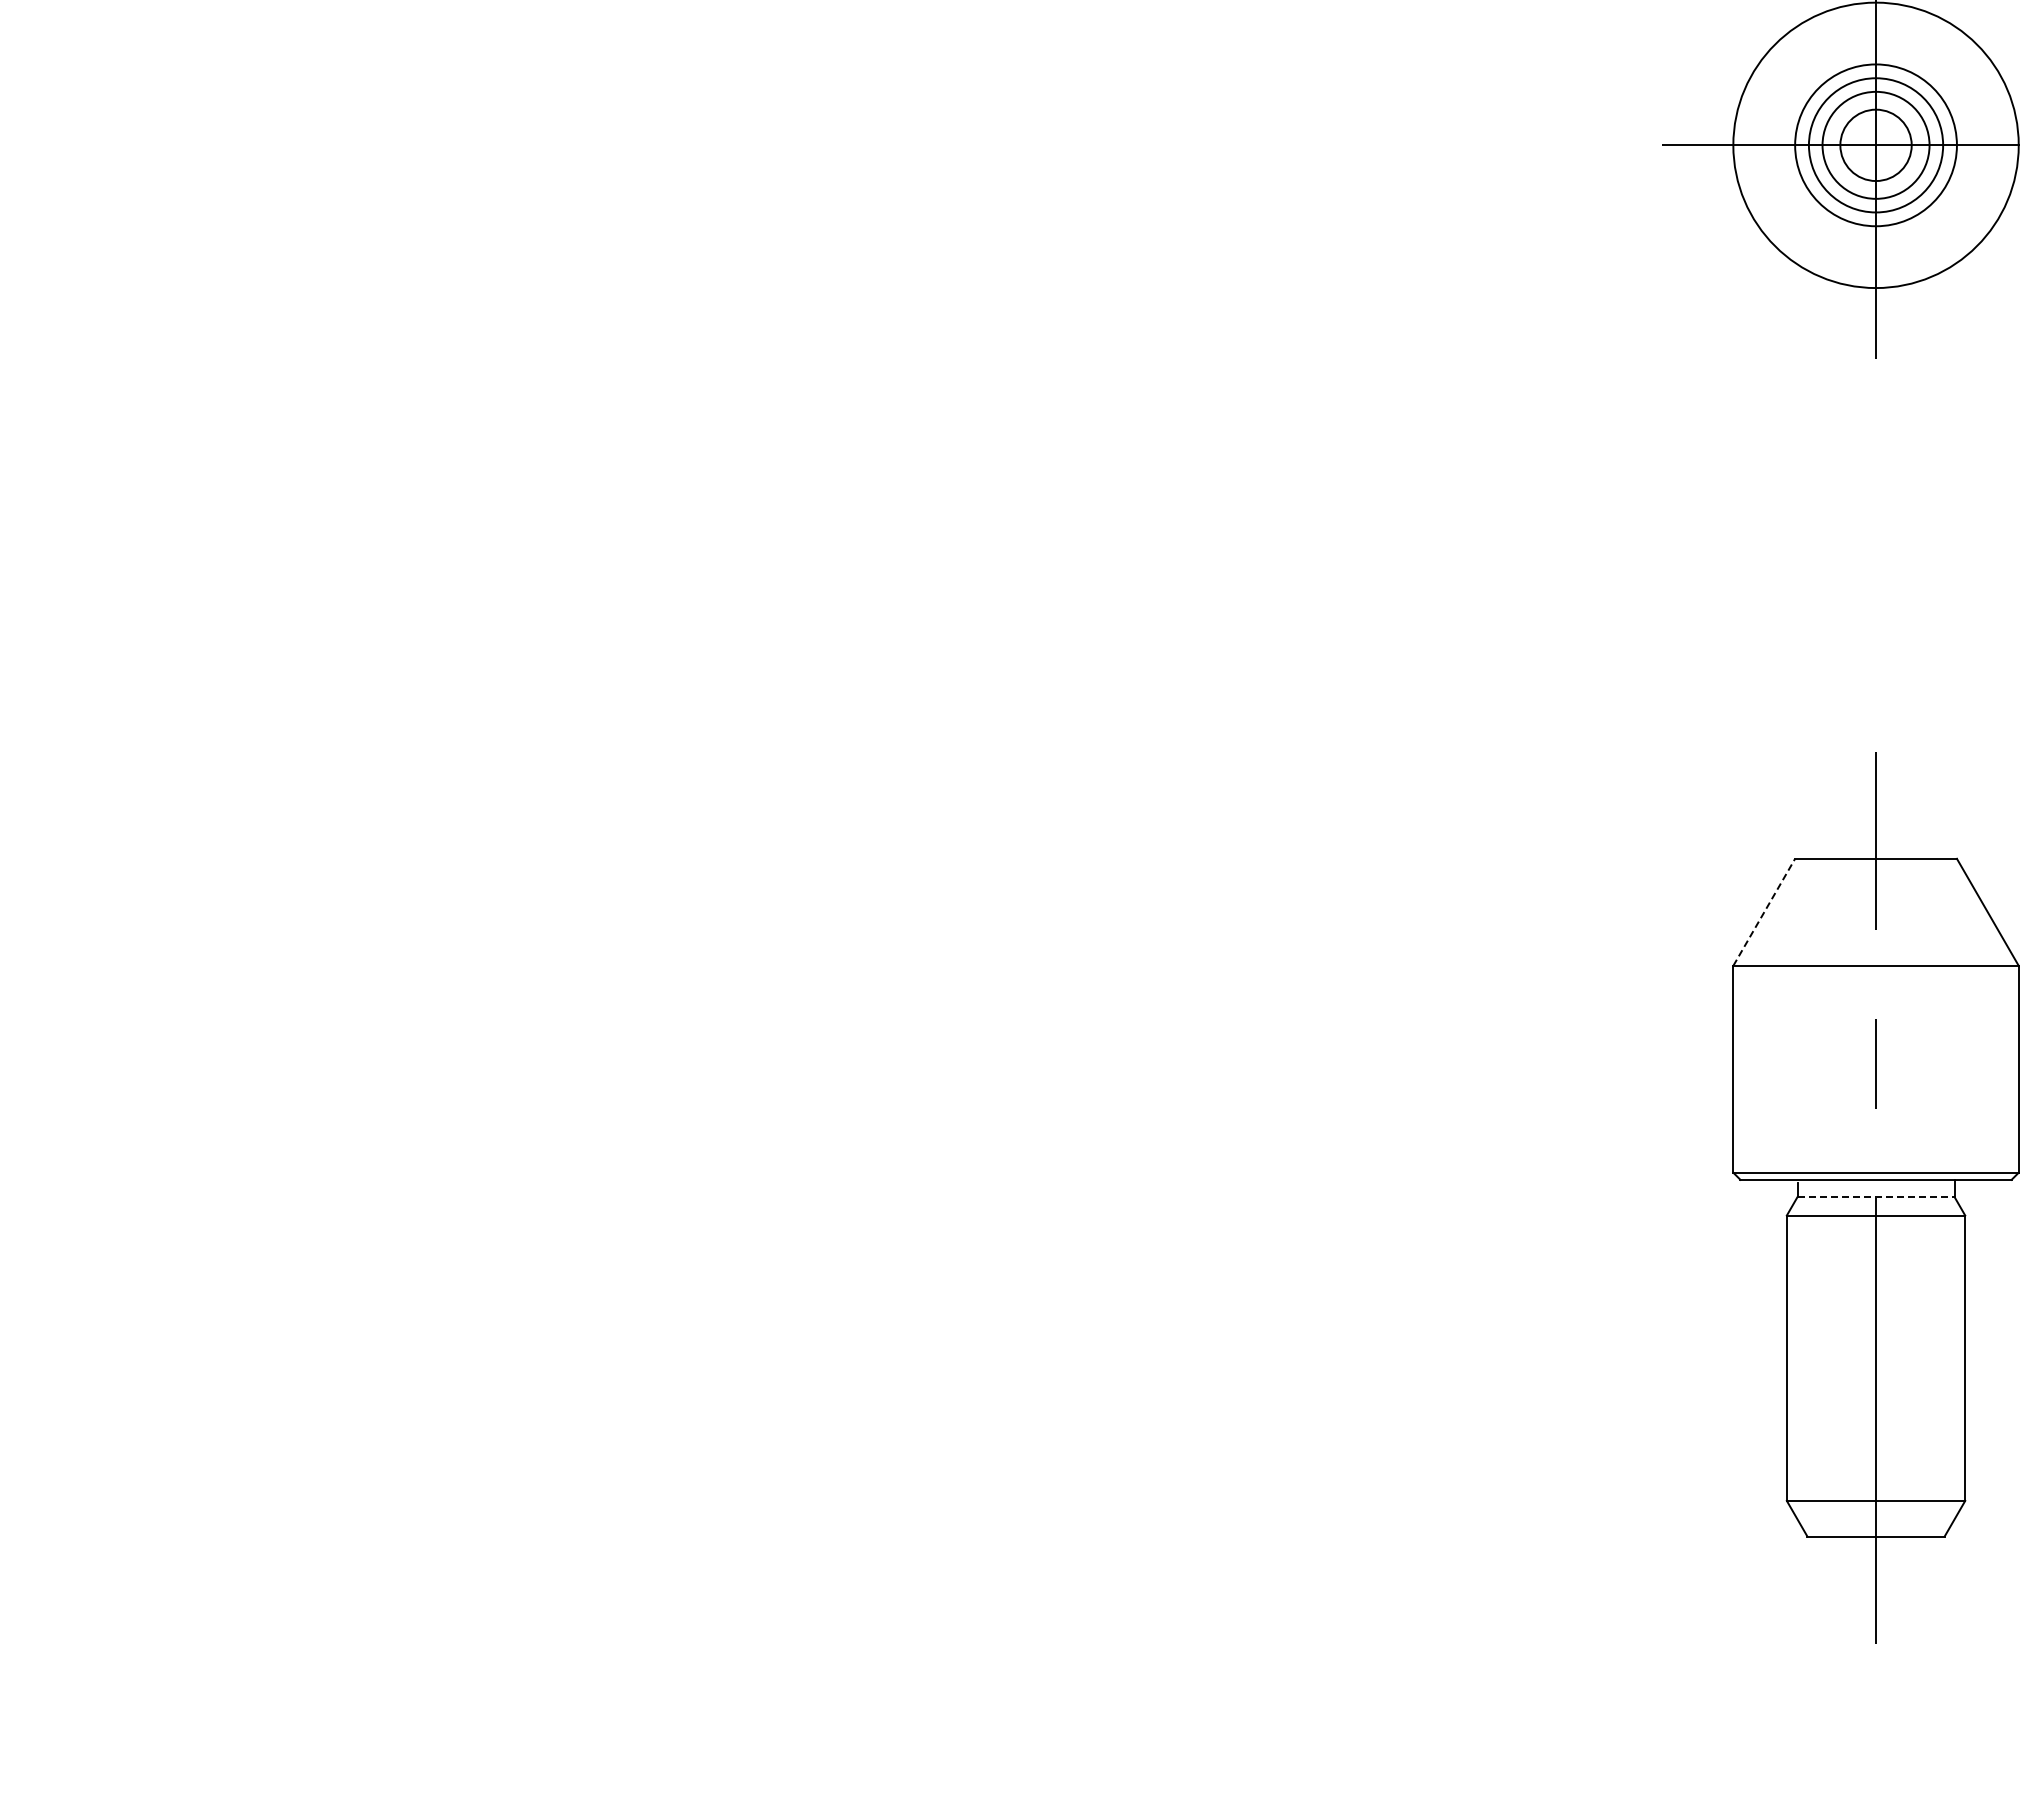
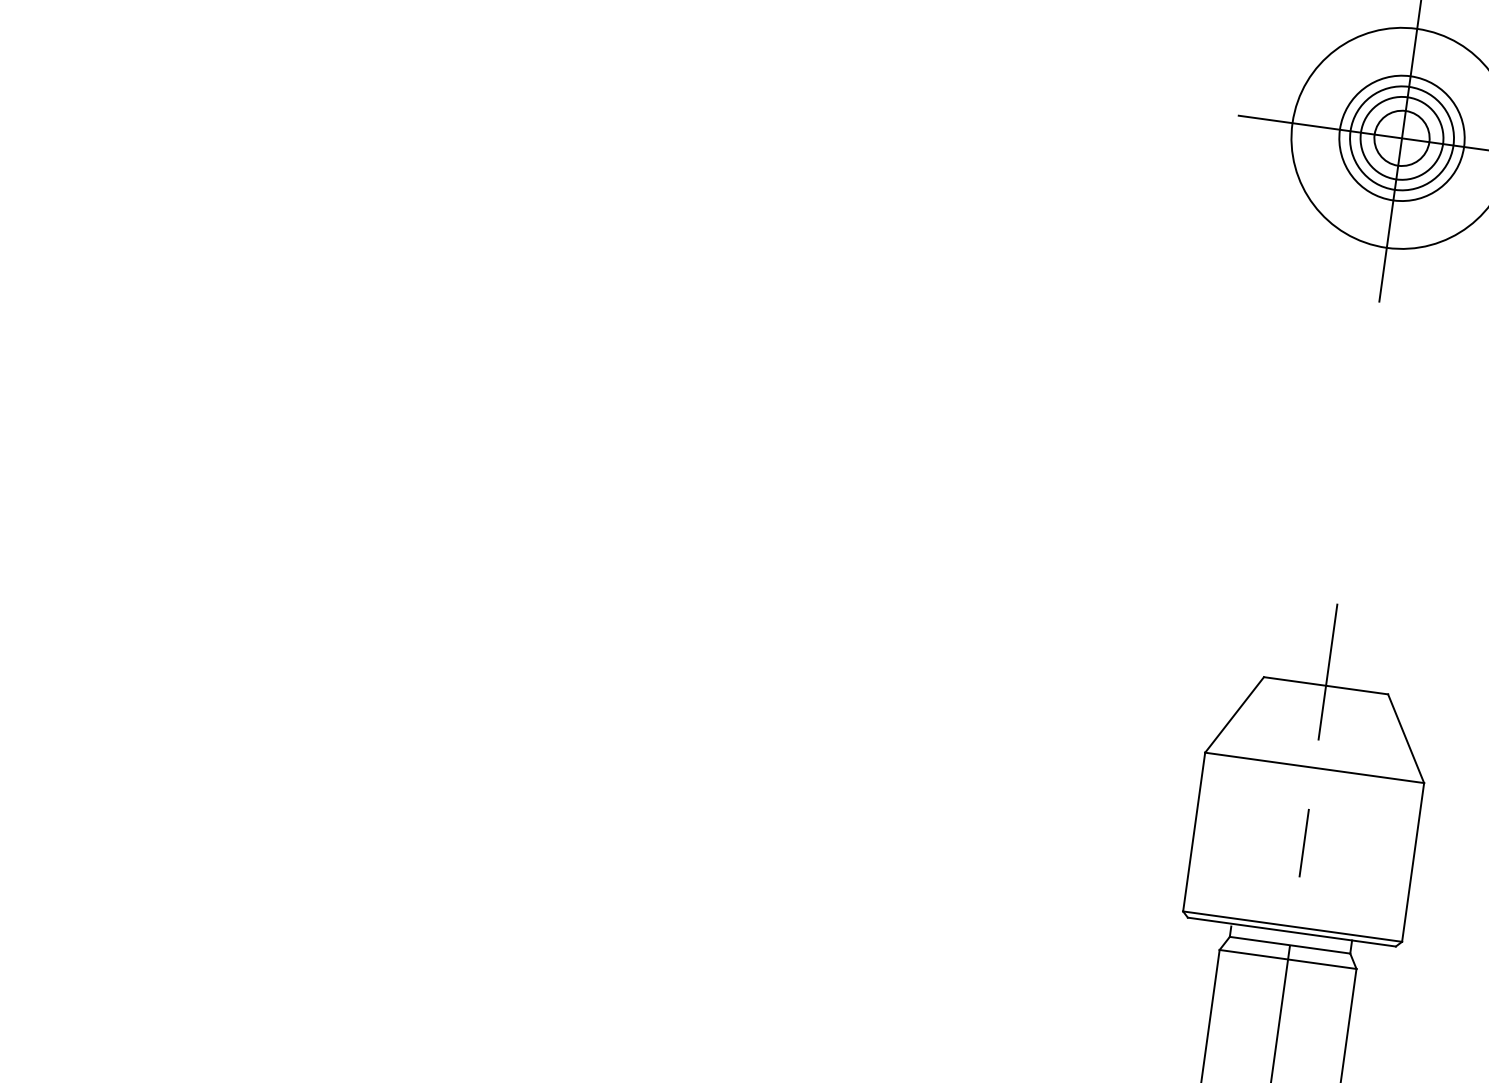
line: (1764, 912) -> (1234, 715), dashed -> solid
line: (1876, 1196) -> (1290, 944), dashed -> solid

